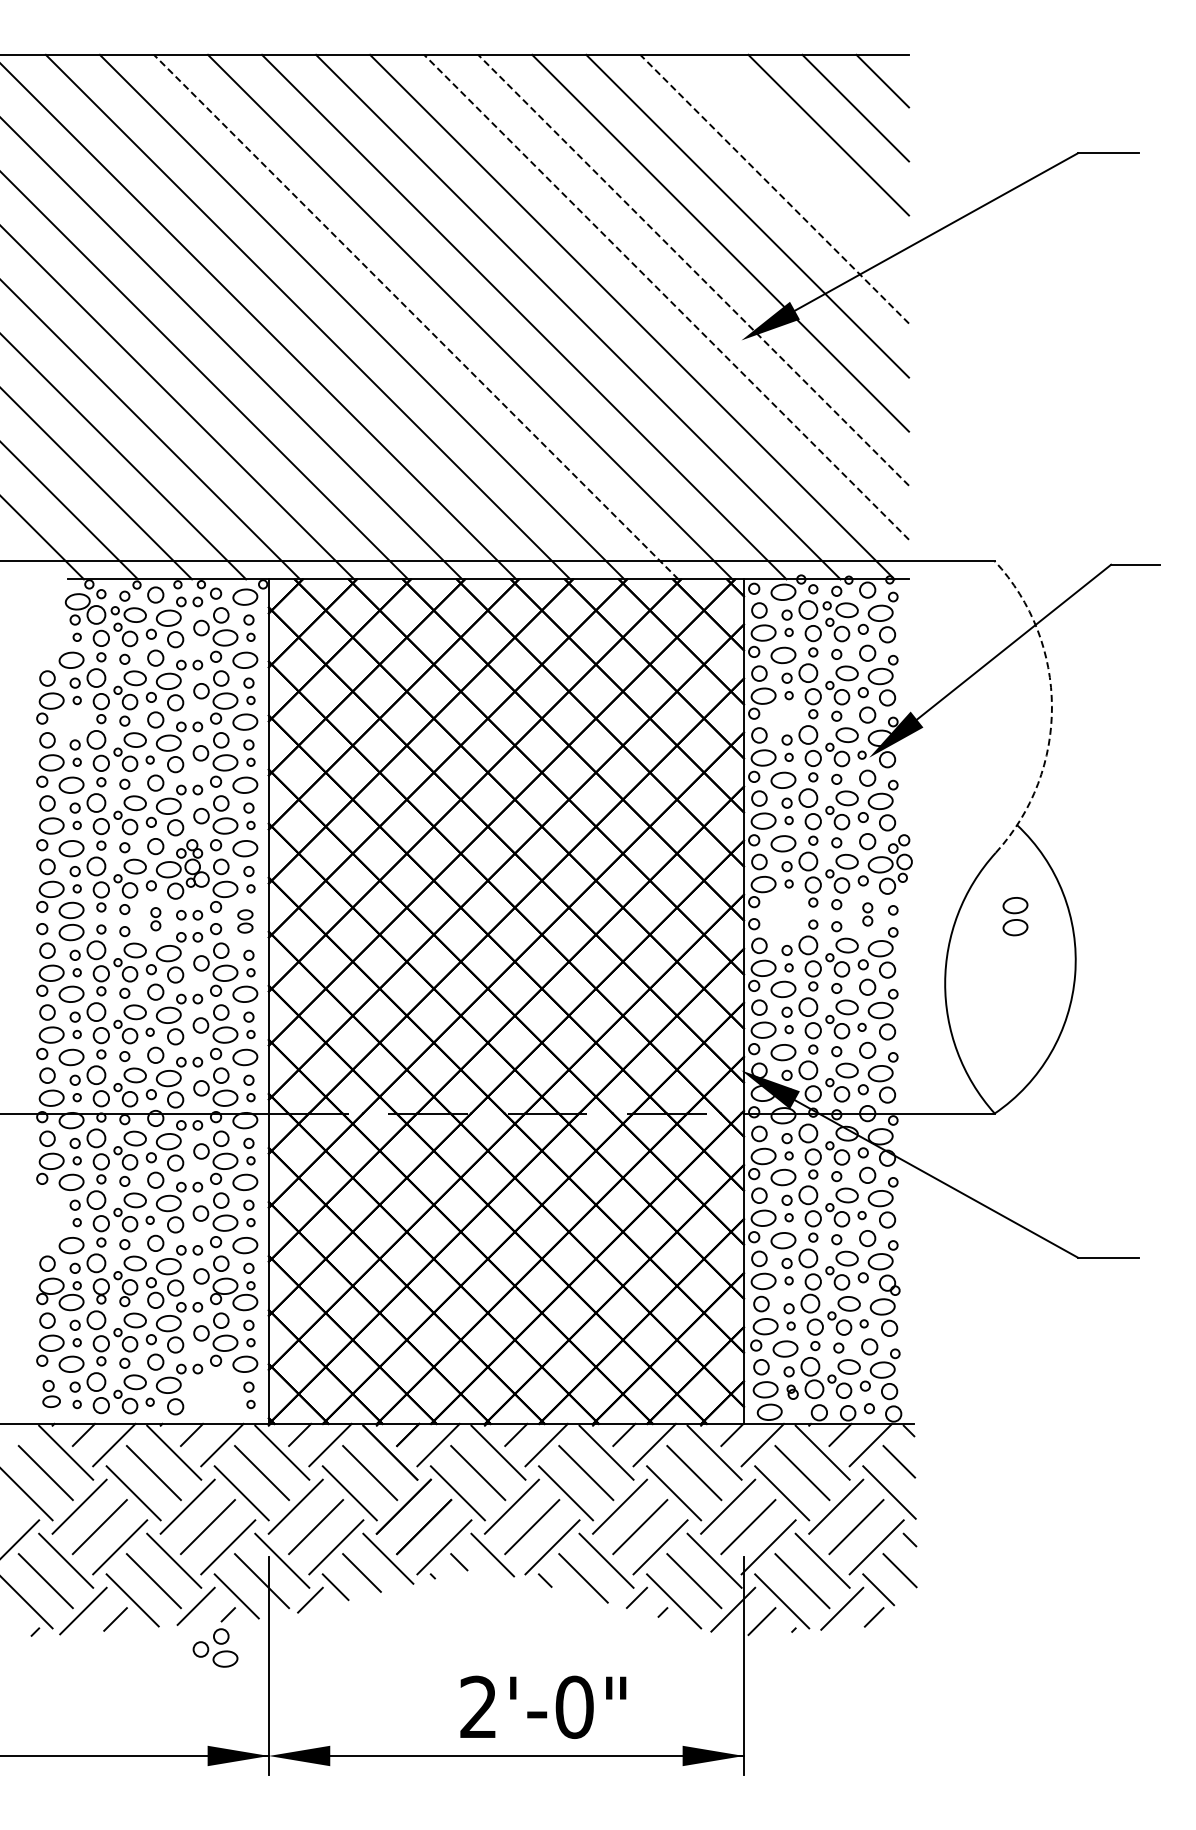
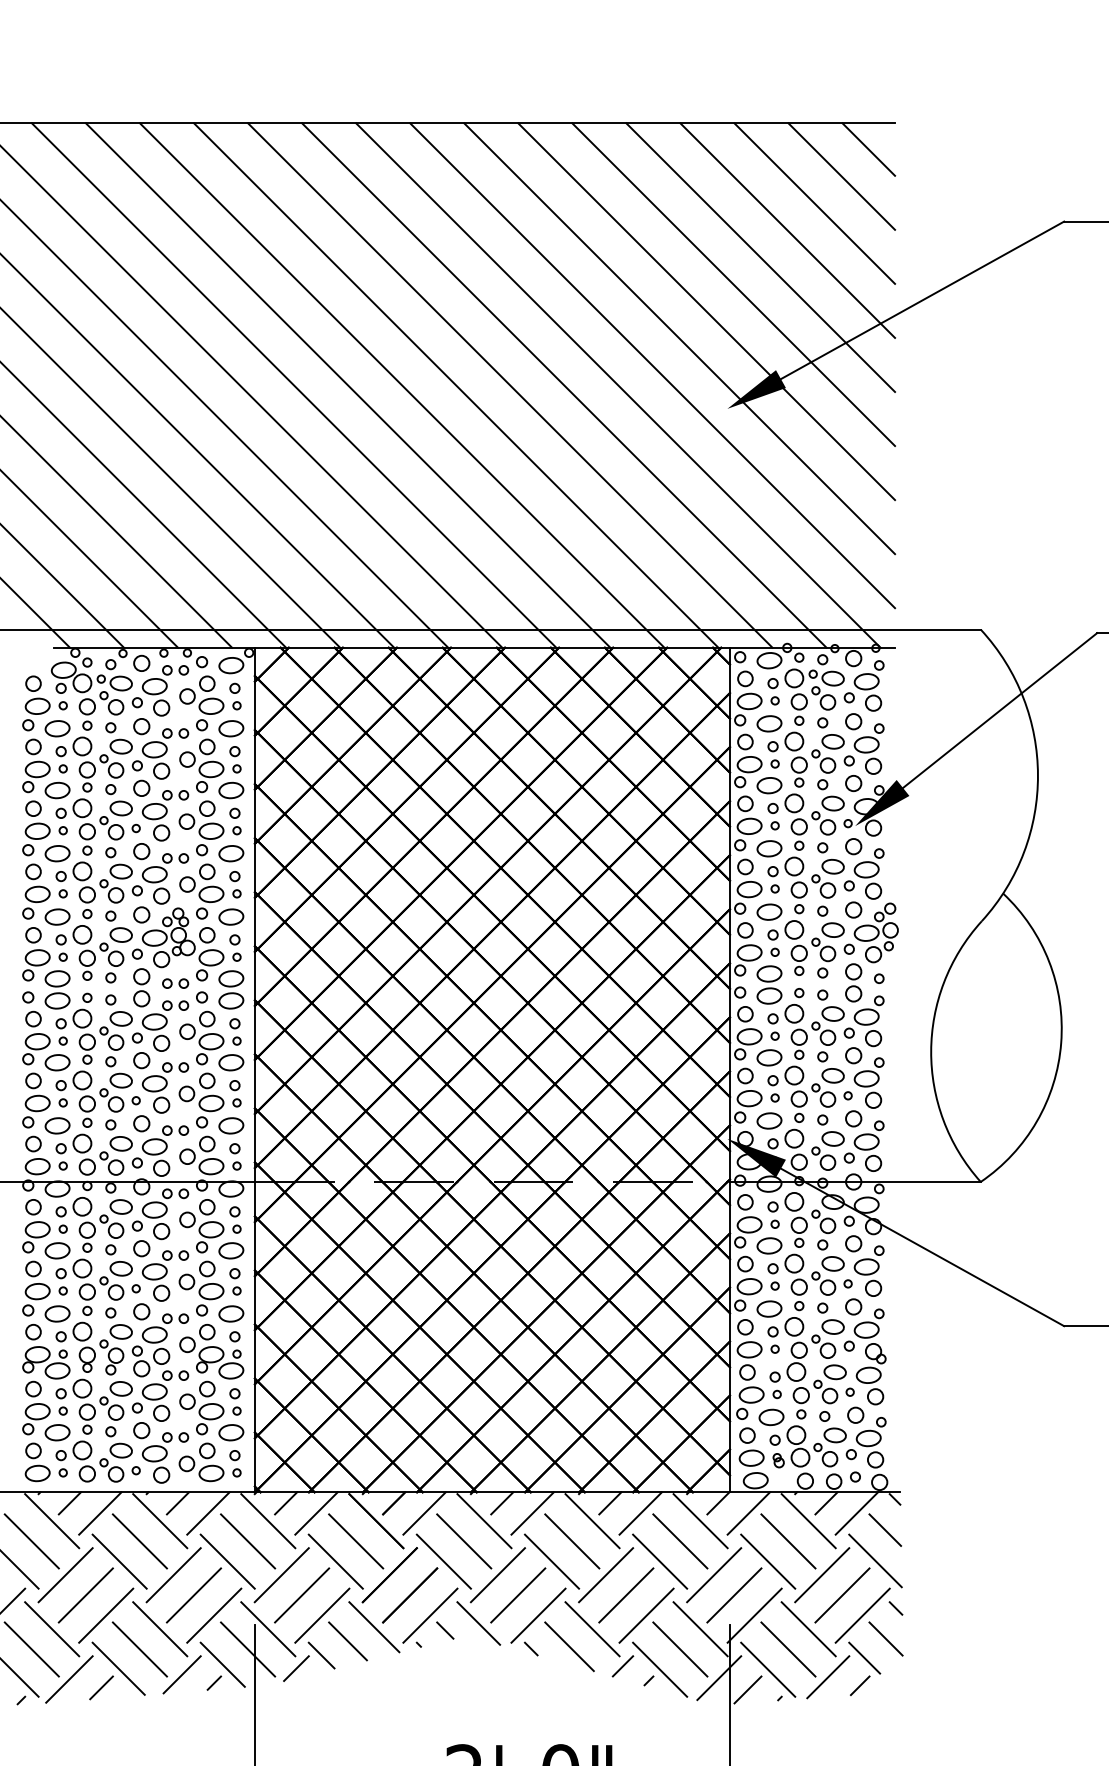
line: (801, 161) -> (787, 229), added
line: (774, 188) -> (760, 256), dashed -> solid
line: (693, 270) -> (679, 338), dashed -> solid
line: (666, 297) -> (652, 365), dashed -> solid
line: (416, 317) -> (402, 385), dashed -> solid
part: (50, 634) -> (36, 702), added
arc: (1051, 706) -> (1037, 774), dashed -> solid
part: (783, 716) -> (769, 784), added
part: (71, 721) -> (57, 789), added
part: (867, 914) -> (853, 982), size x1.67
part: (1015, 916) -> (769, 984), moved
part: (155, 918) -> (141, 986), size x1.67
part: (245, 921) -> (231, 989), size x1.67
part: (50, 1220) -> (36, 1288), added
part: (51, 1393) -> (37, 1461), size x1.43
part: (215, 1647) -> (201, 1461), moved

